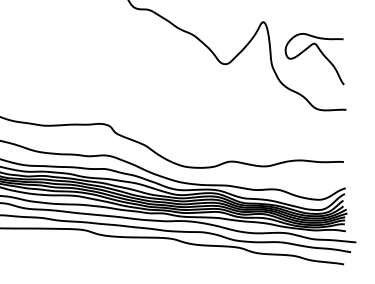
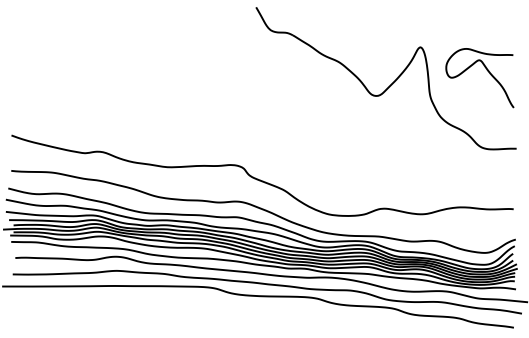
curve: (320, 52) -> (486, 70), moved

